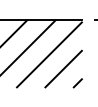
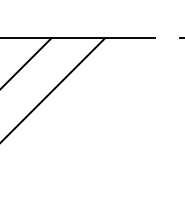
line: (49, 54) -> (93, 102), removed
line: (63, 68) -> (119, 129), removed
line: (77, 83) -> (146, 157), removed

